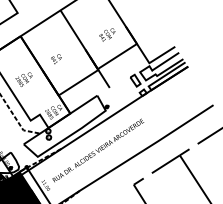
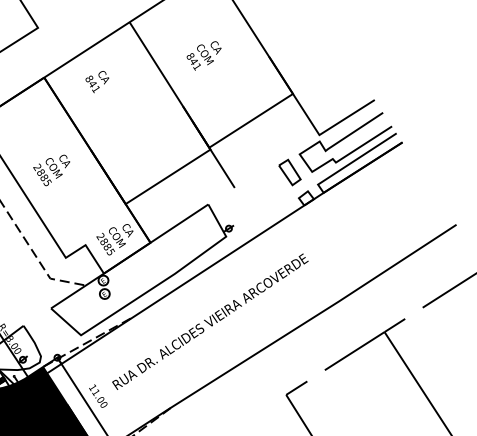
text: (107, 34) -> (204, 54), moved
text: (56, 59) -> (97, 82), moved

